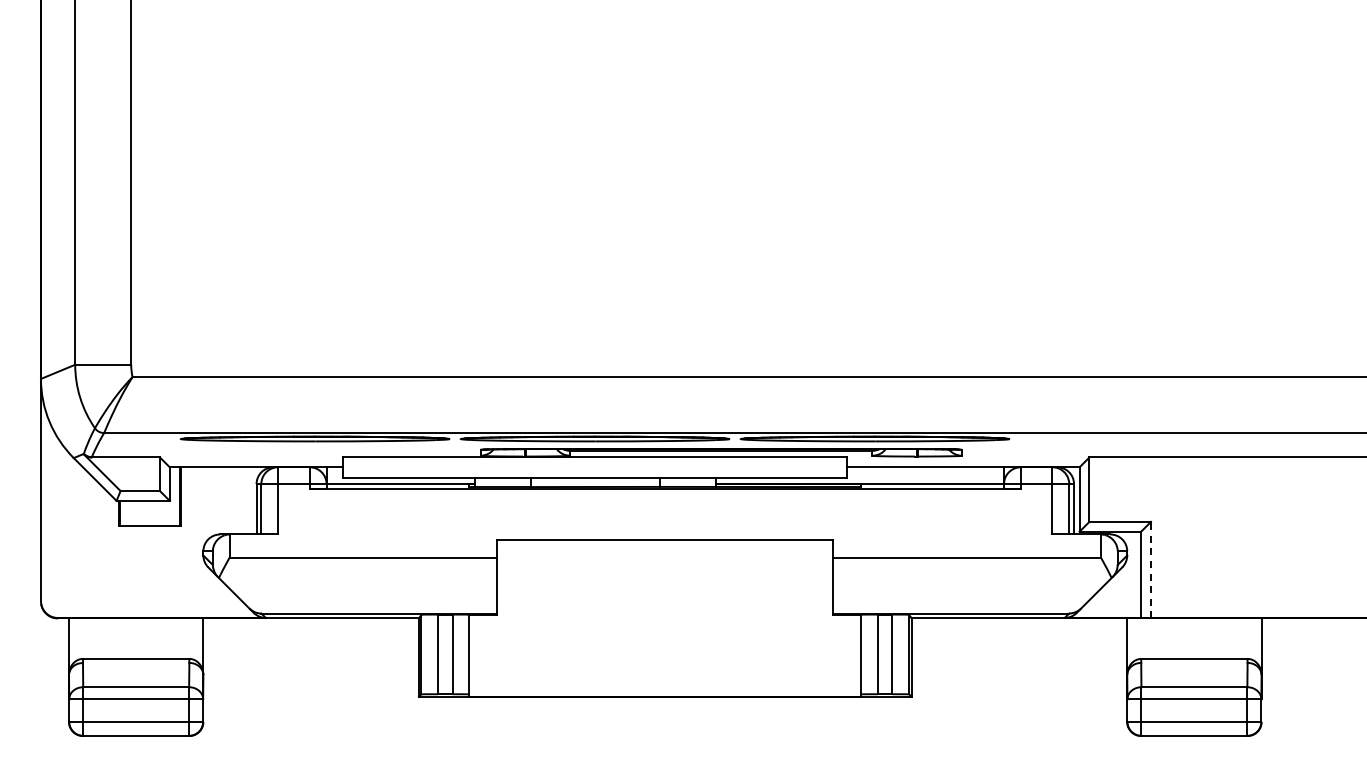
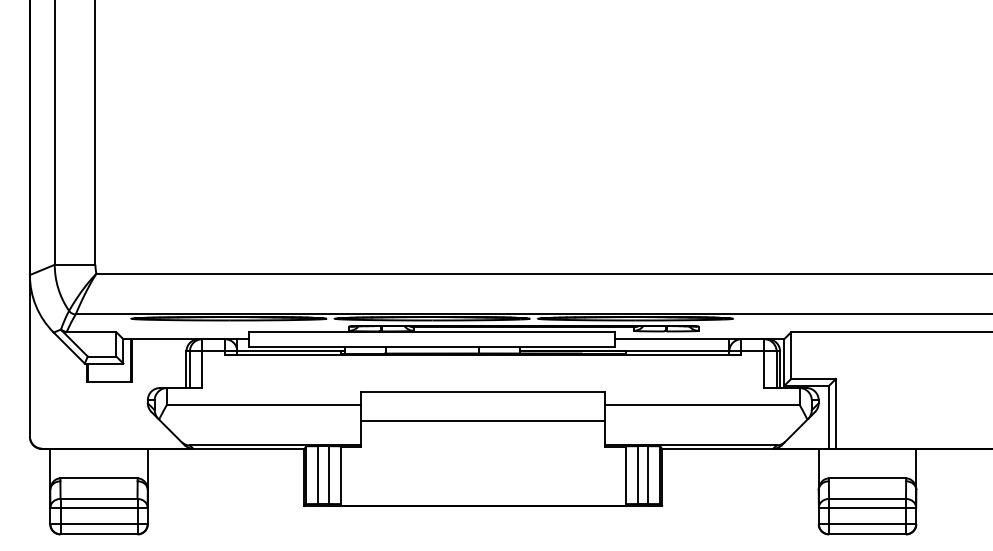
line: (1151, 569) -> (836, 413), dashed -> solid
line: (665, 579) -> (483, 420), added

